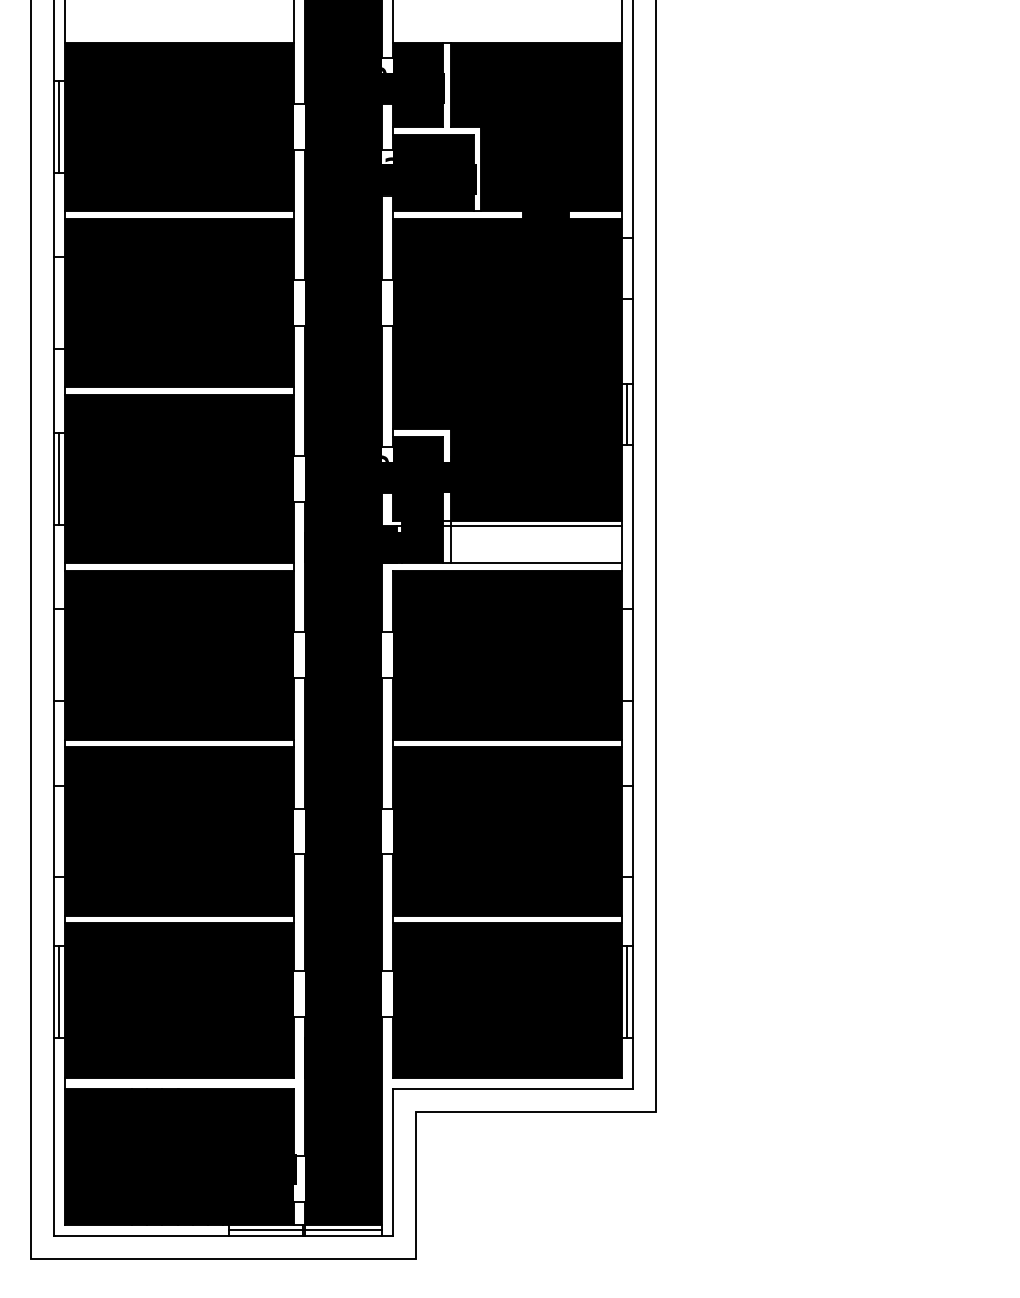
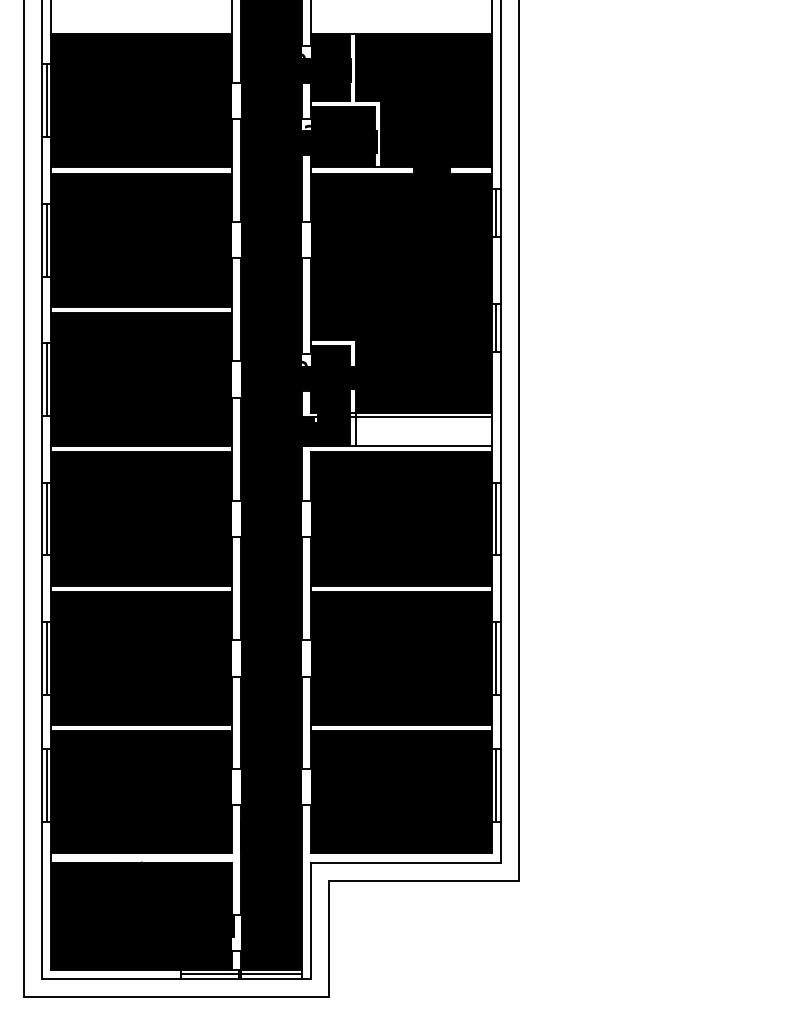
line: (627, 268) -> (496, 212), added
line: (59, 303) -> (46, 240), added
line: (59, 655) -> (46, 519), added
line: (627, 655) -> (496, 519), added
line: (59, 831) -> (46, 658), added
line: (627, 831) -> (496, 658), added

